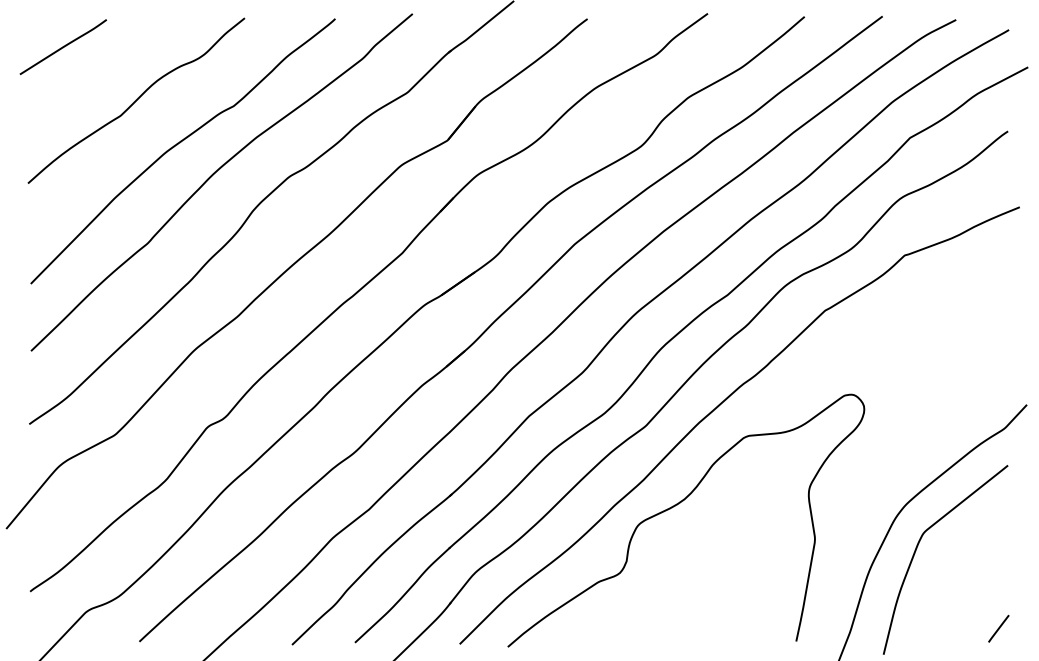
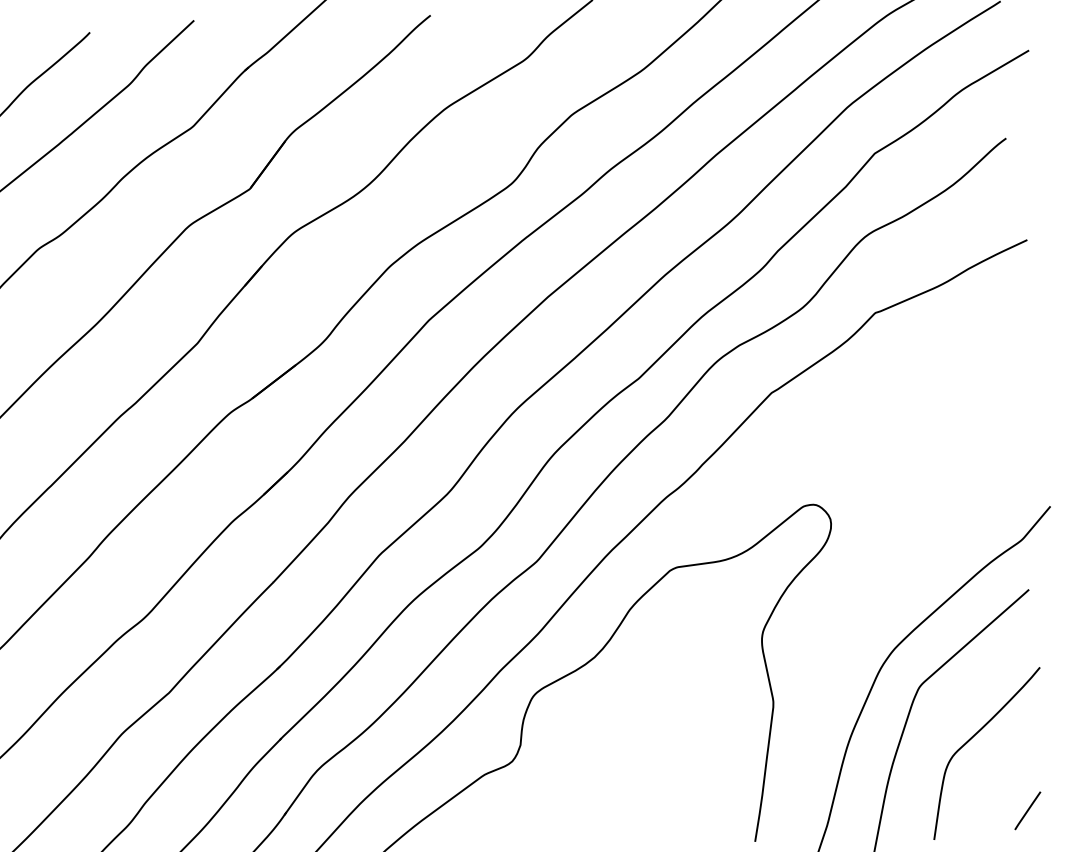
curve: (962, 572) -> (974, 737), added

